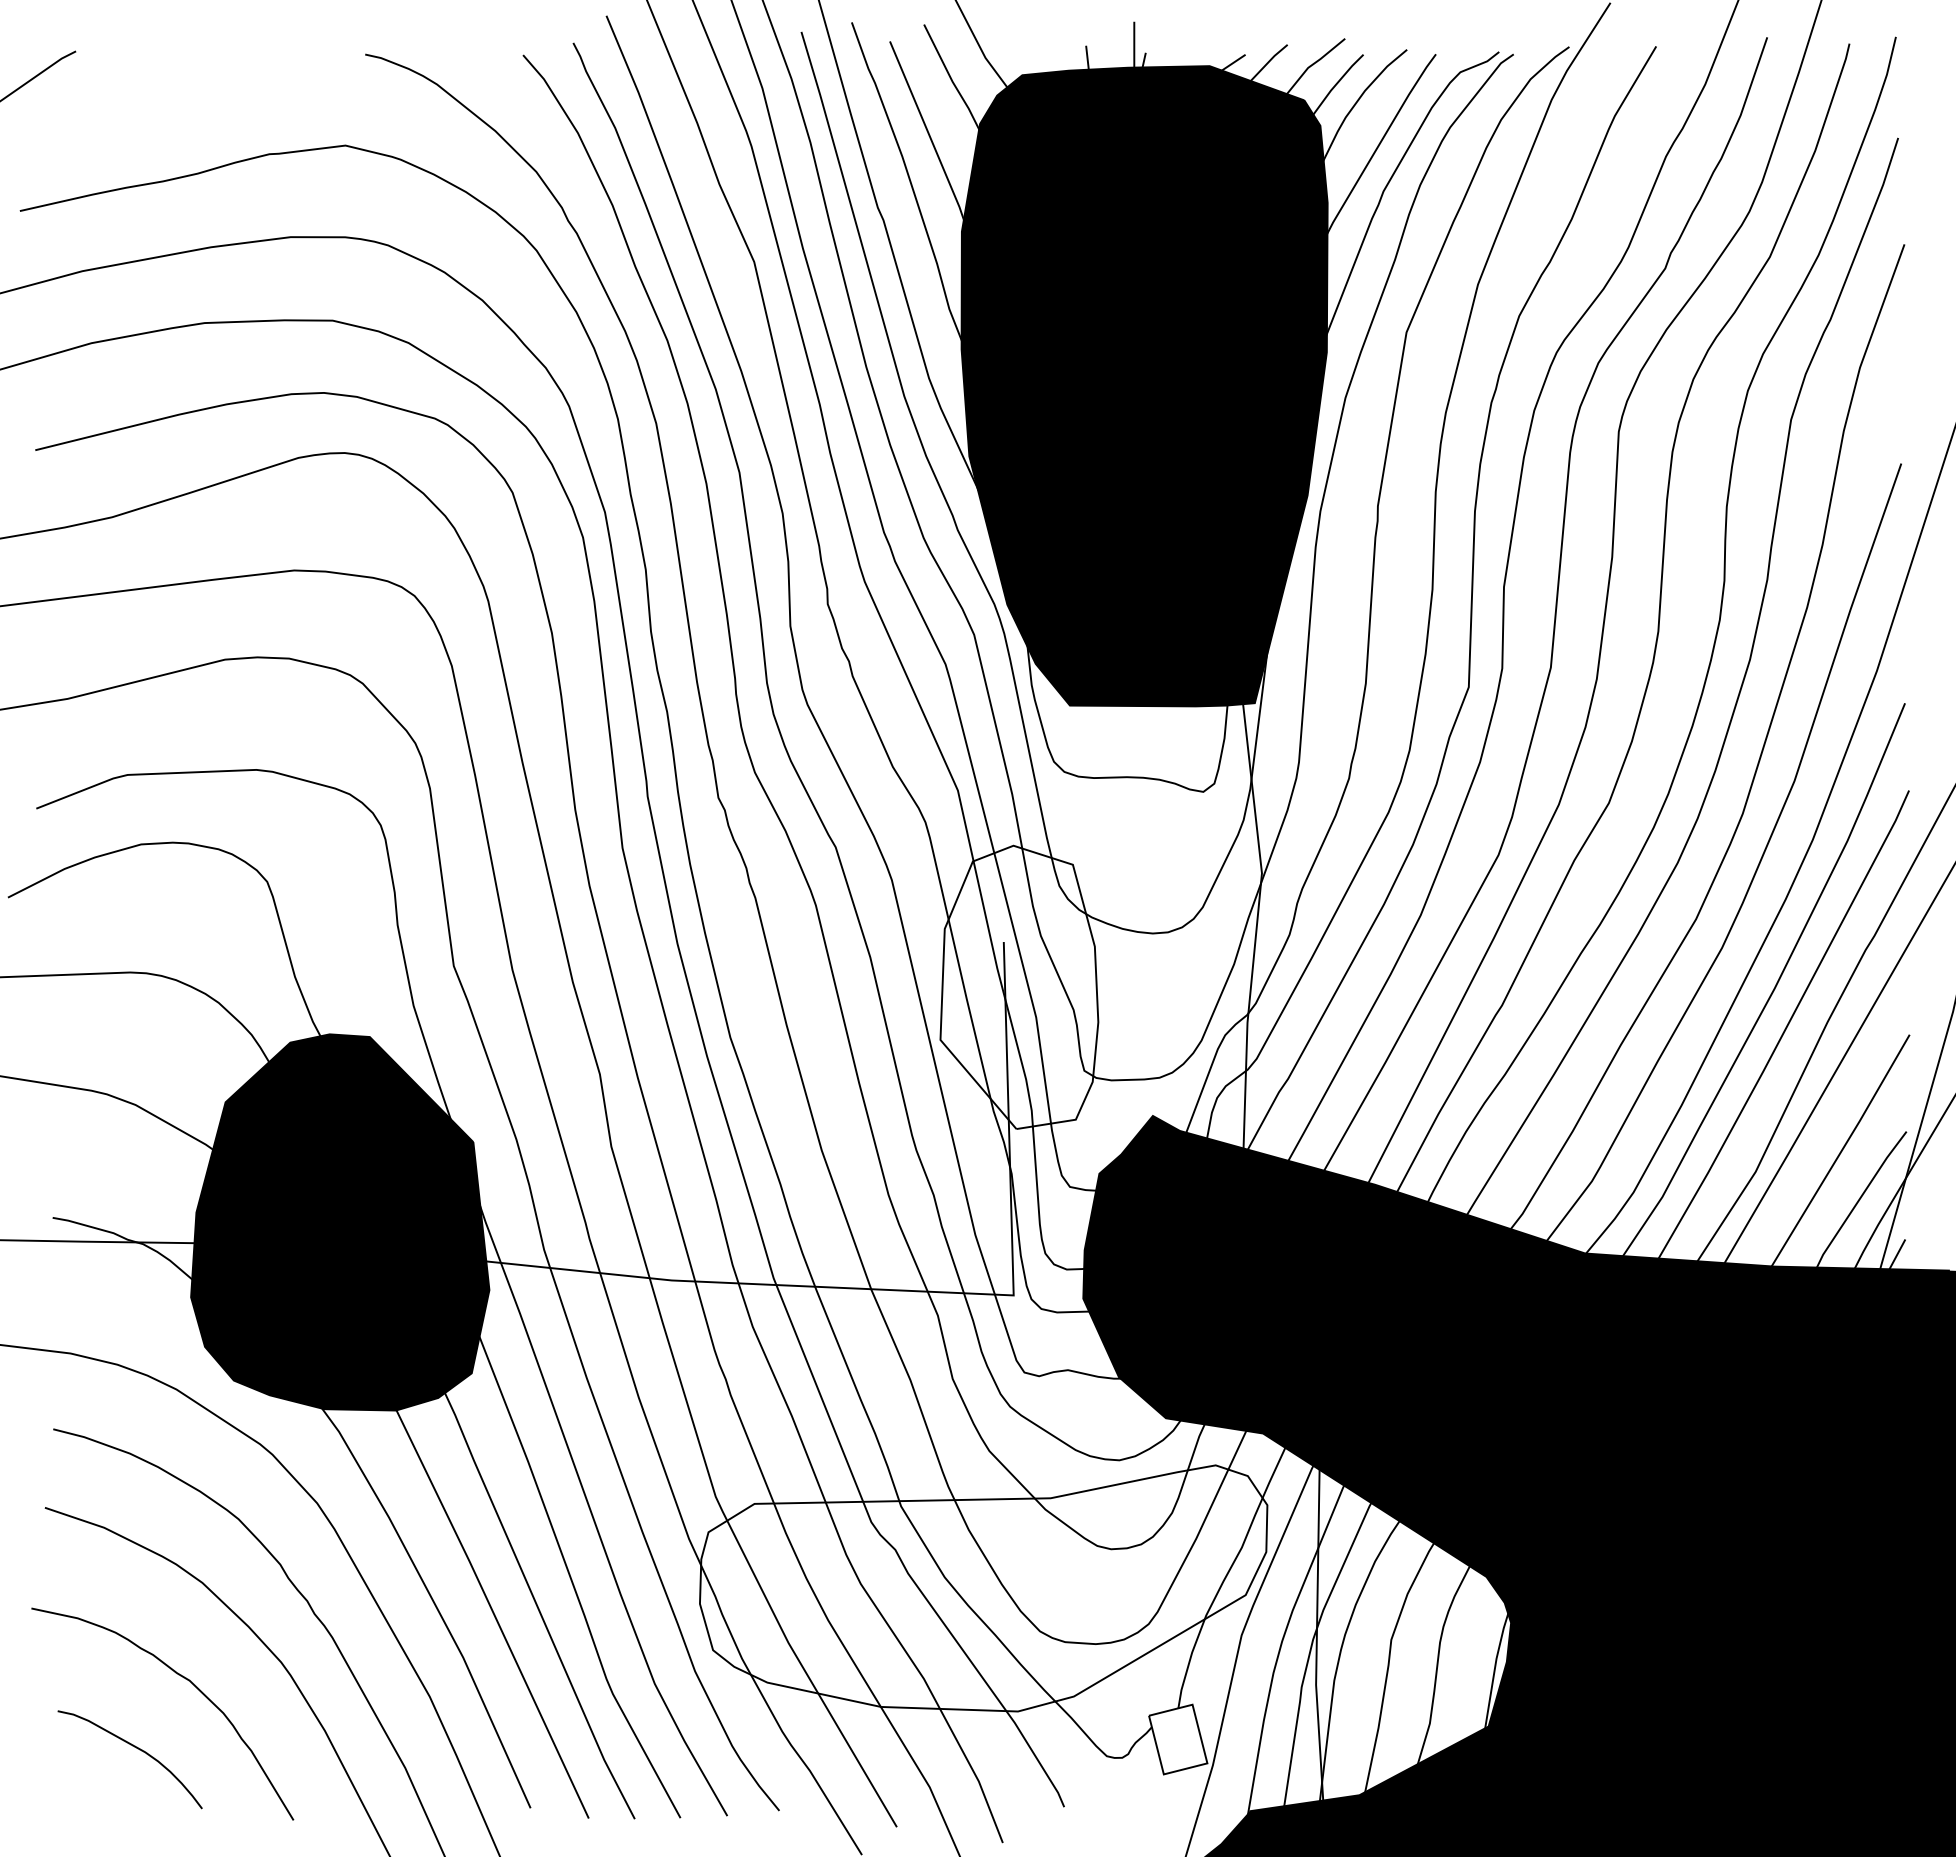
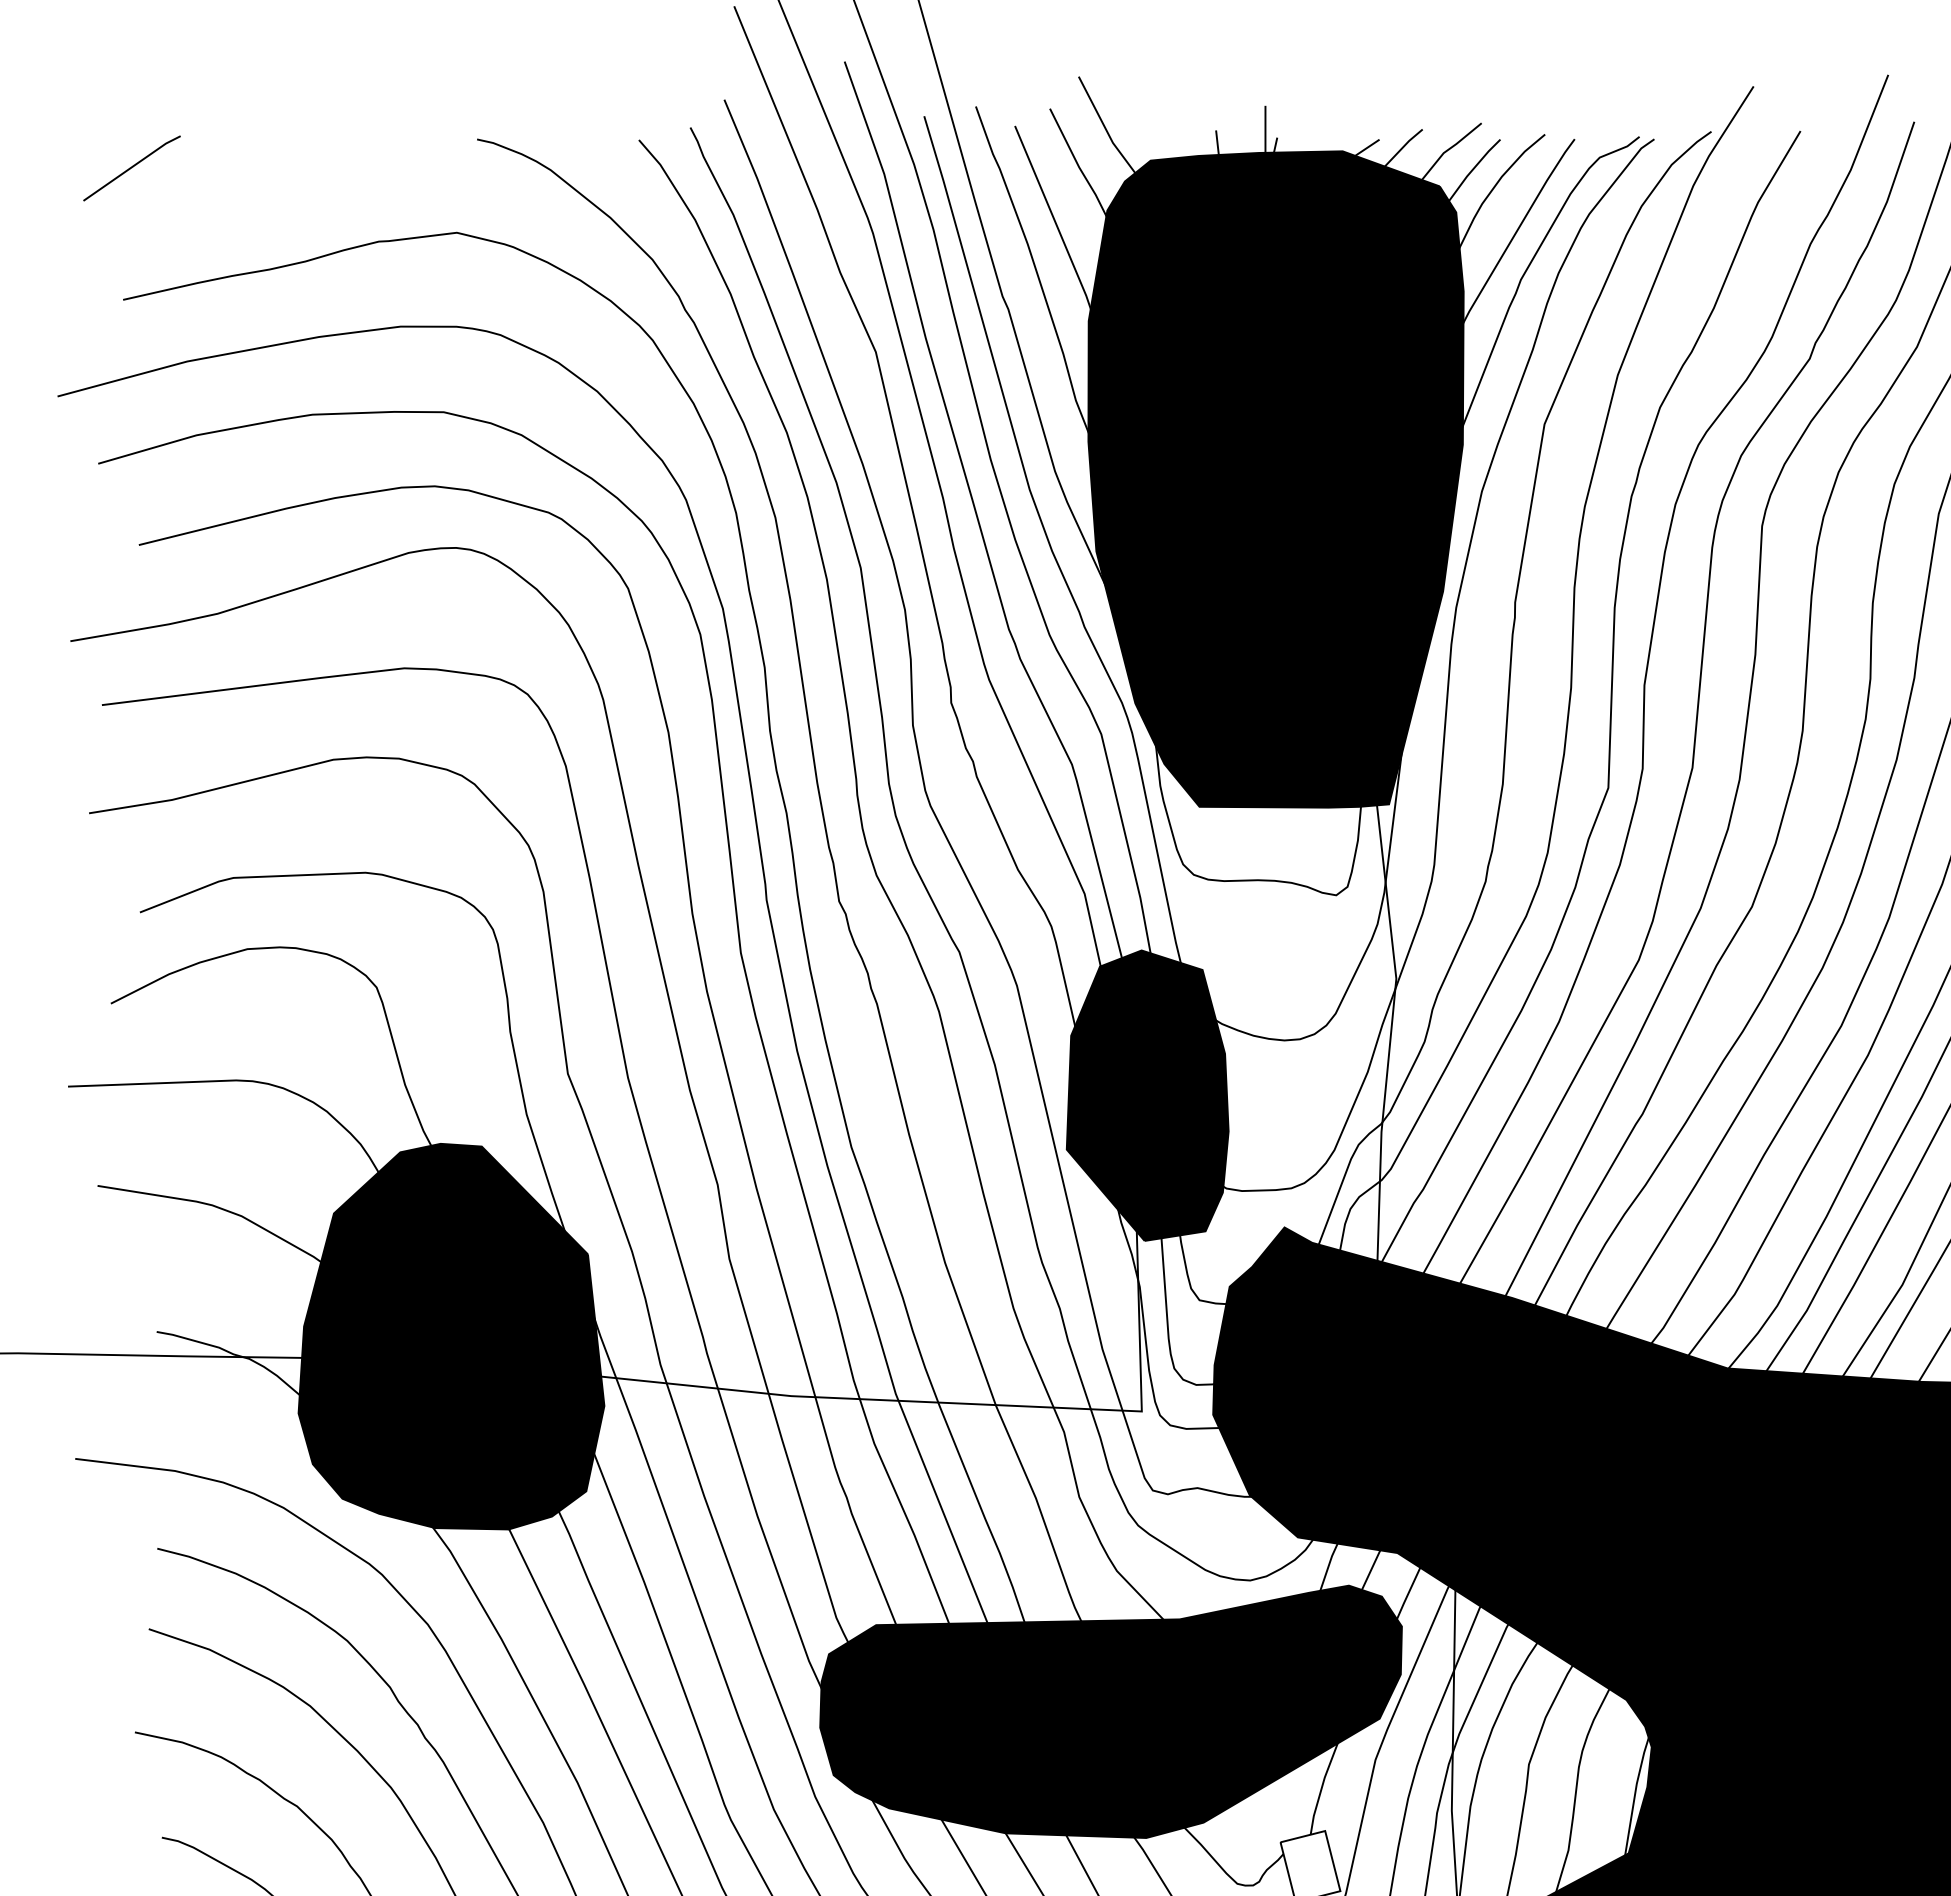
fill: (1019, 987) -> (1147, 1095), added
fill: (983, 1588) -> (1110, 1711), added

